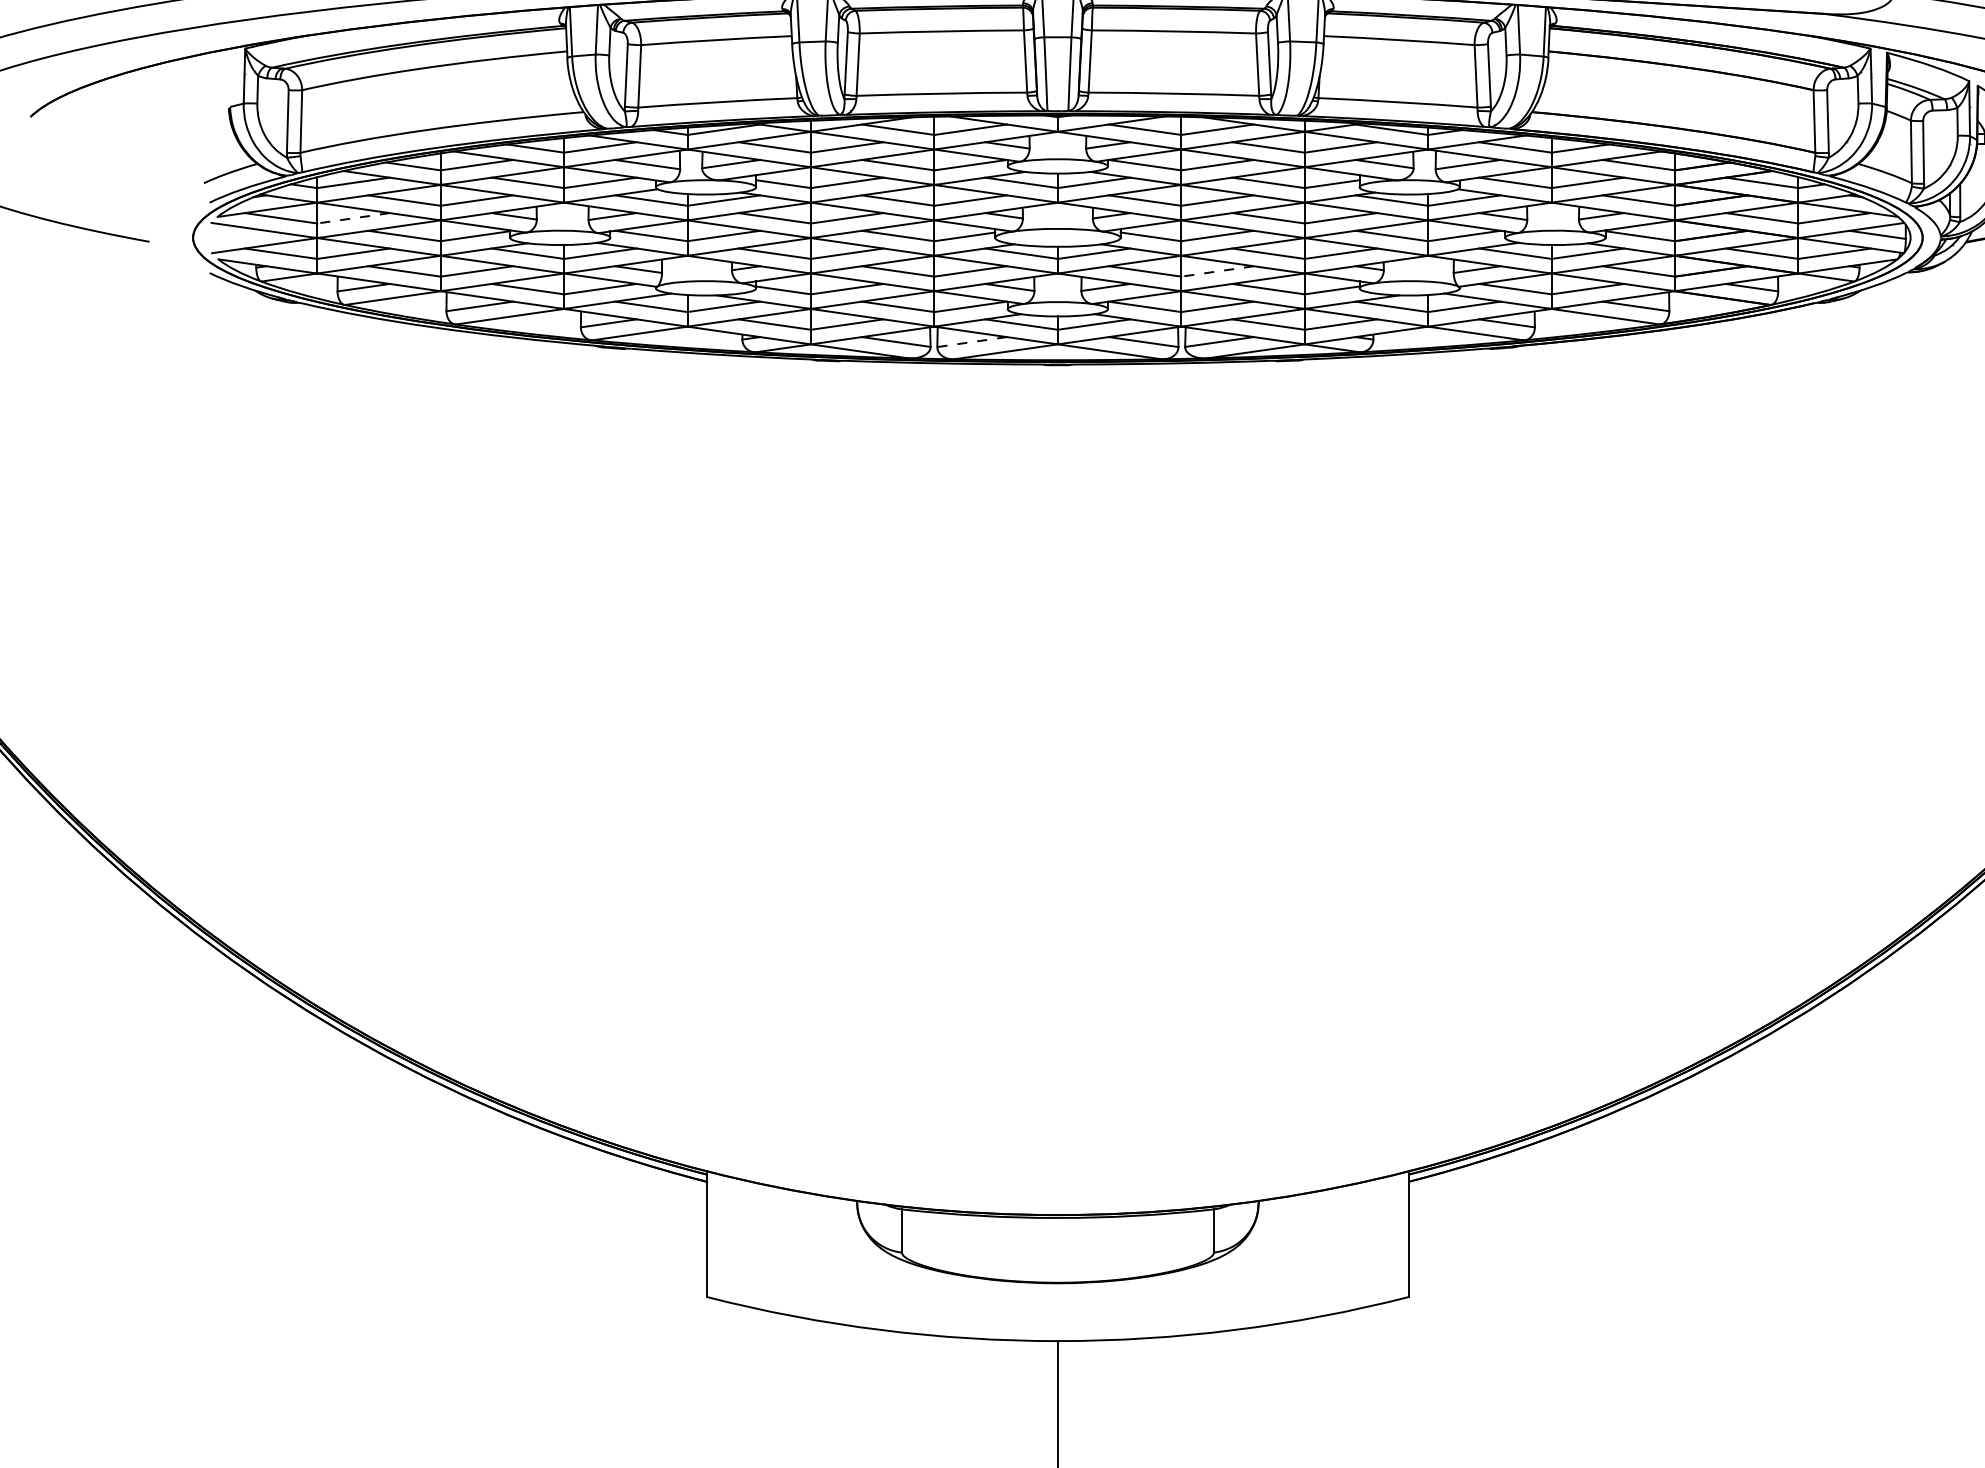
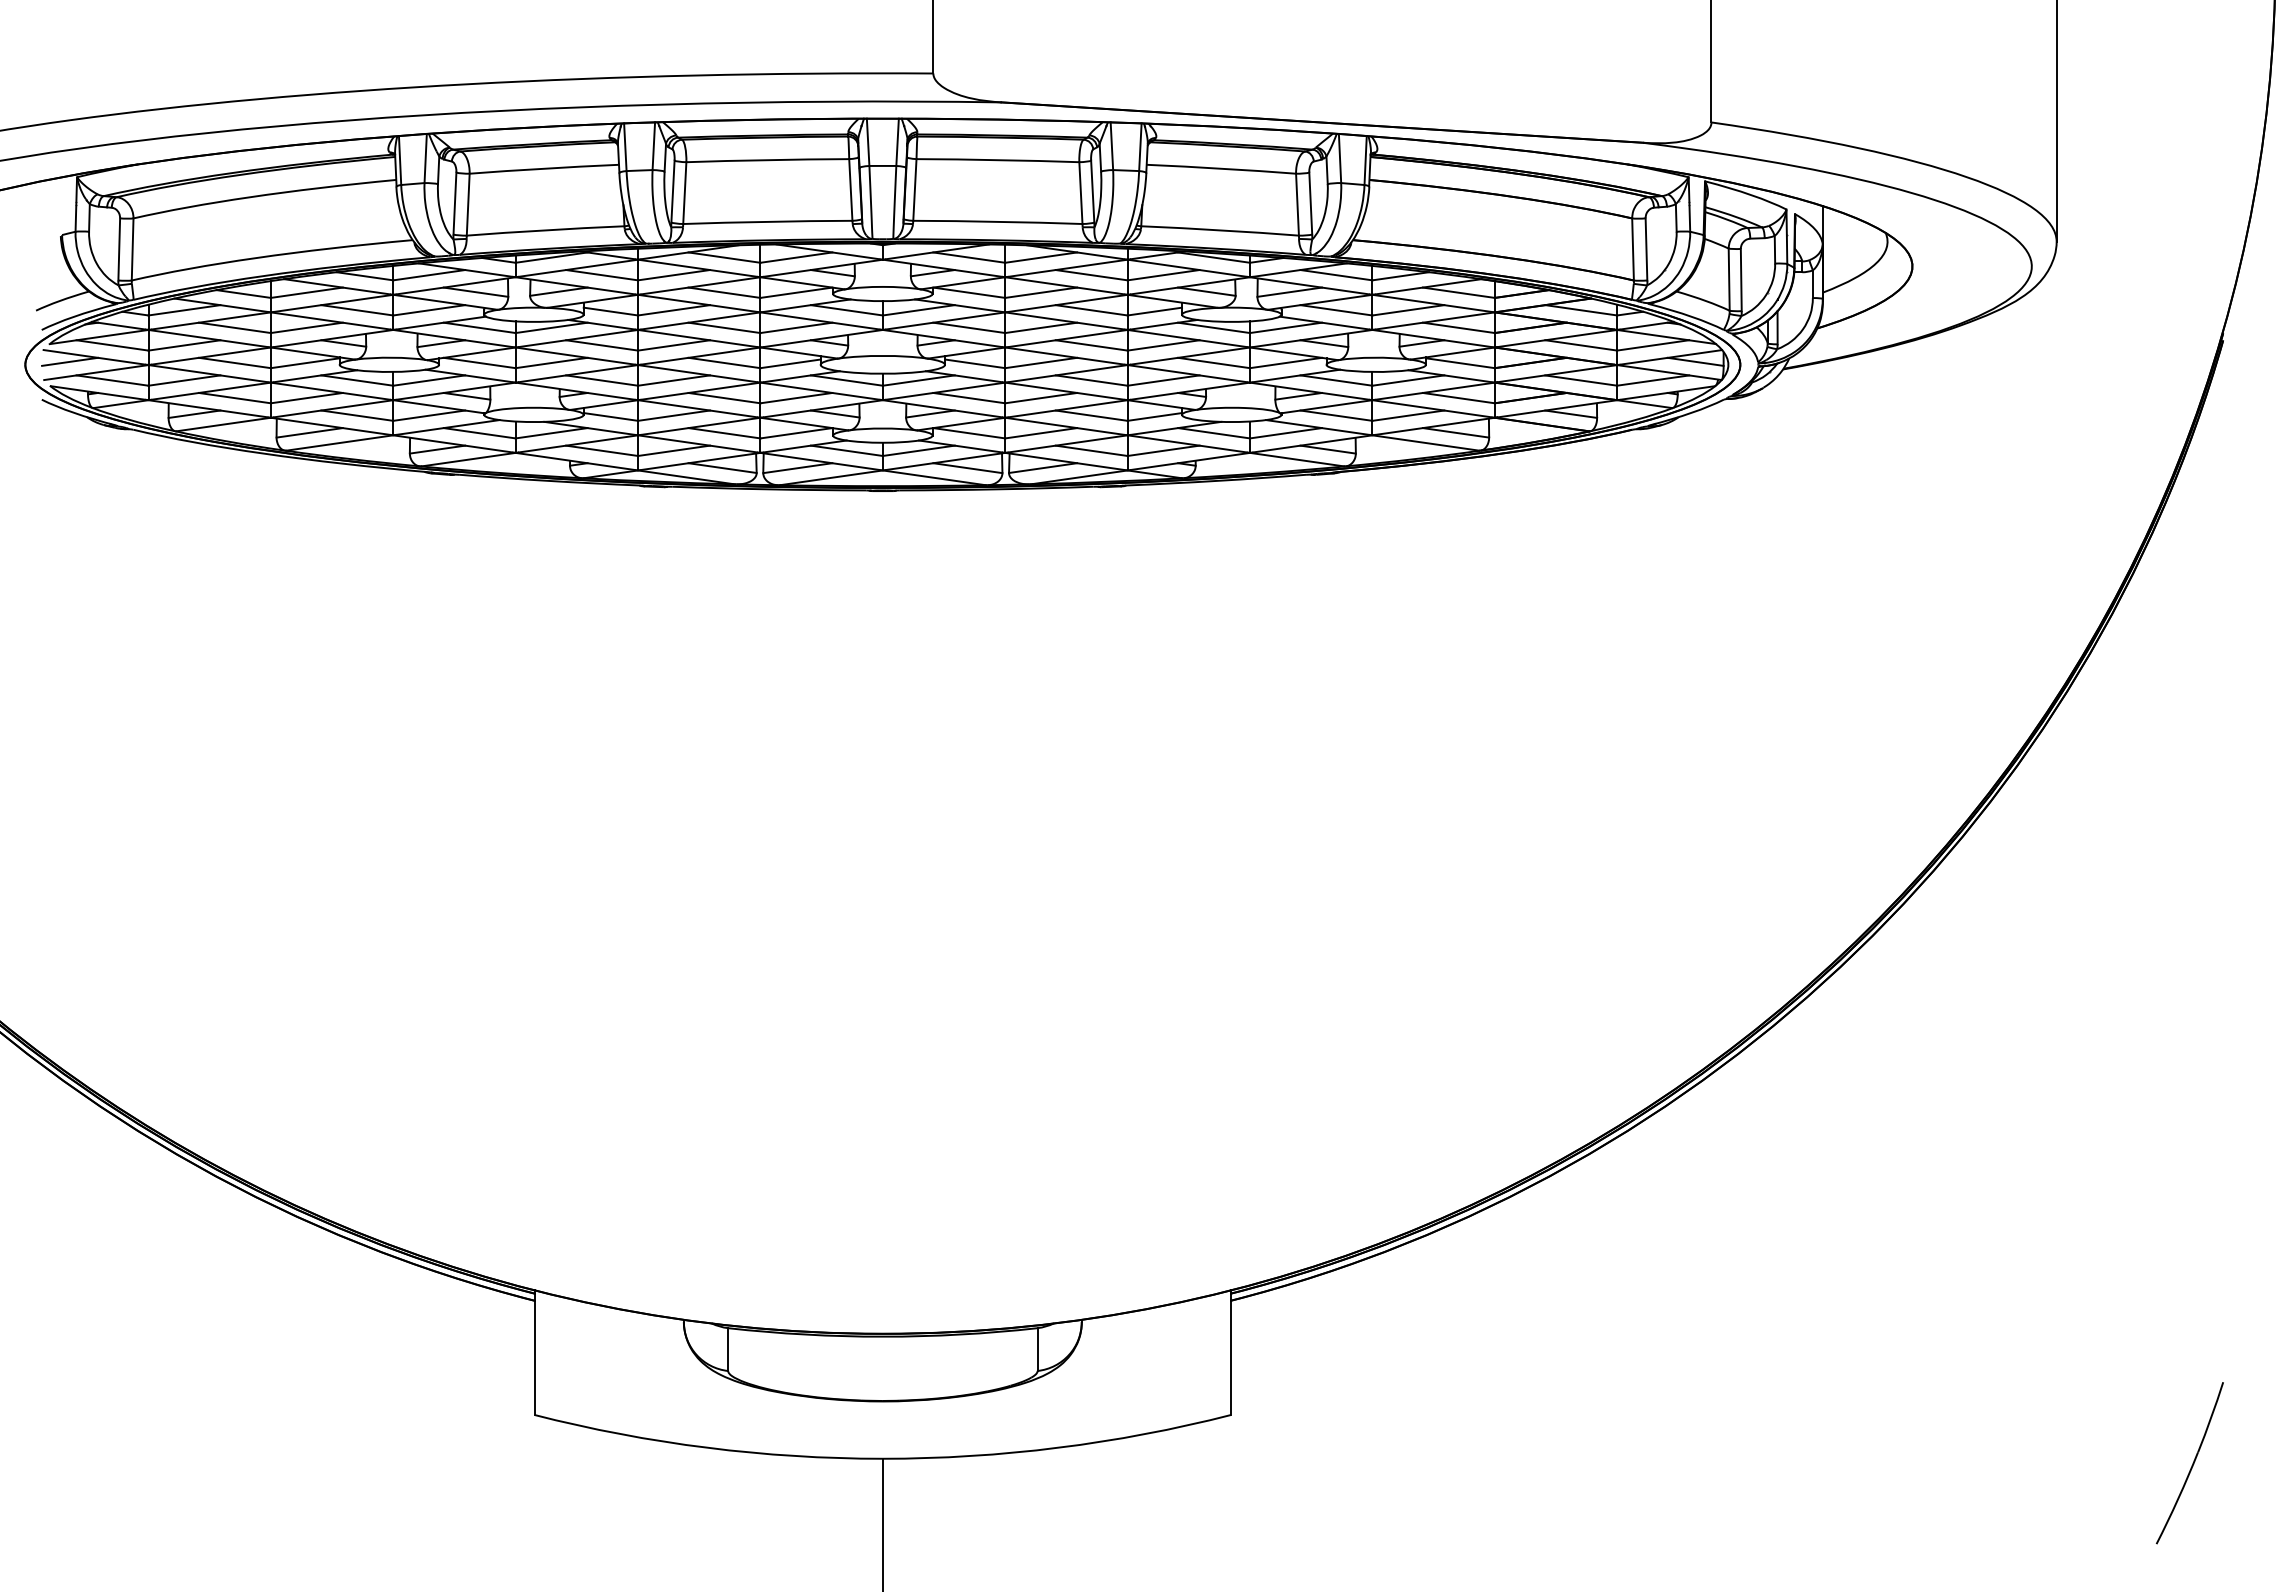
line: (352, 218) -> (183, 345), dashed -> solid
line: (238, 234) -> (70, 361), added
line: (1216, 271) -> (1040, 398), dashed -> solid
line: (971, 342) -> (797, 468), dashed -> solid

